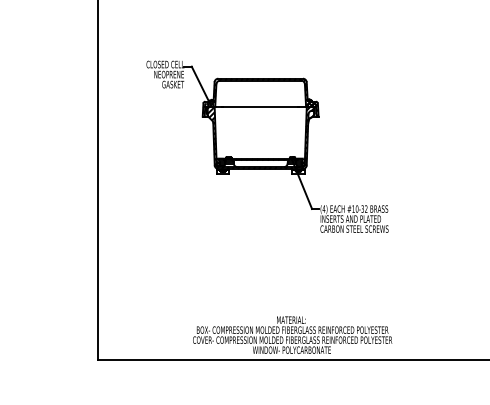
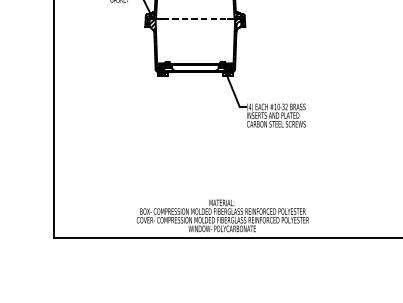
line: (261, 106) -> (196, 18), solid -> dashed

